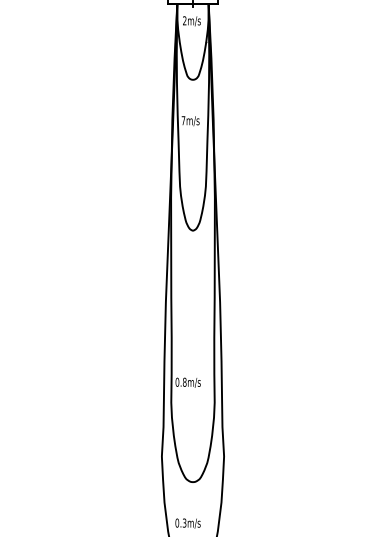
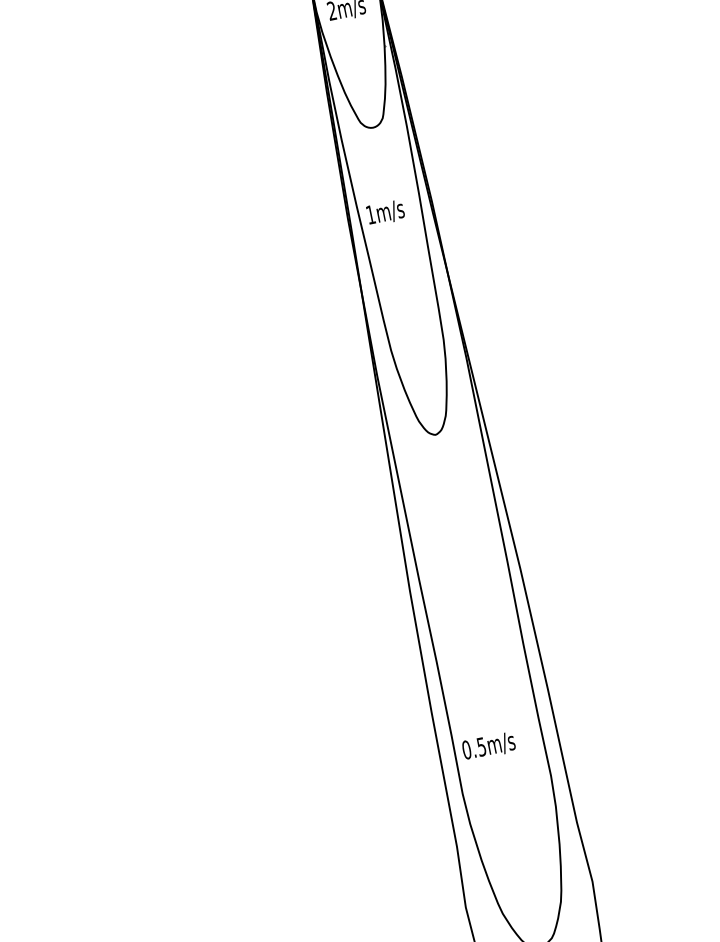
text: (183, 120) -> (370, 214), 7m/s -> 1m/s
text: (184, 381) -> (480, 745), 0.8m/s -> 0.5m/s

